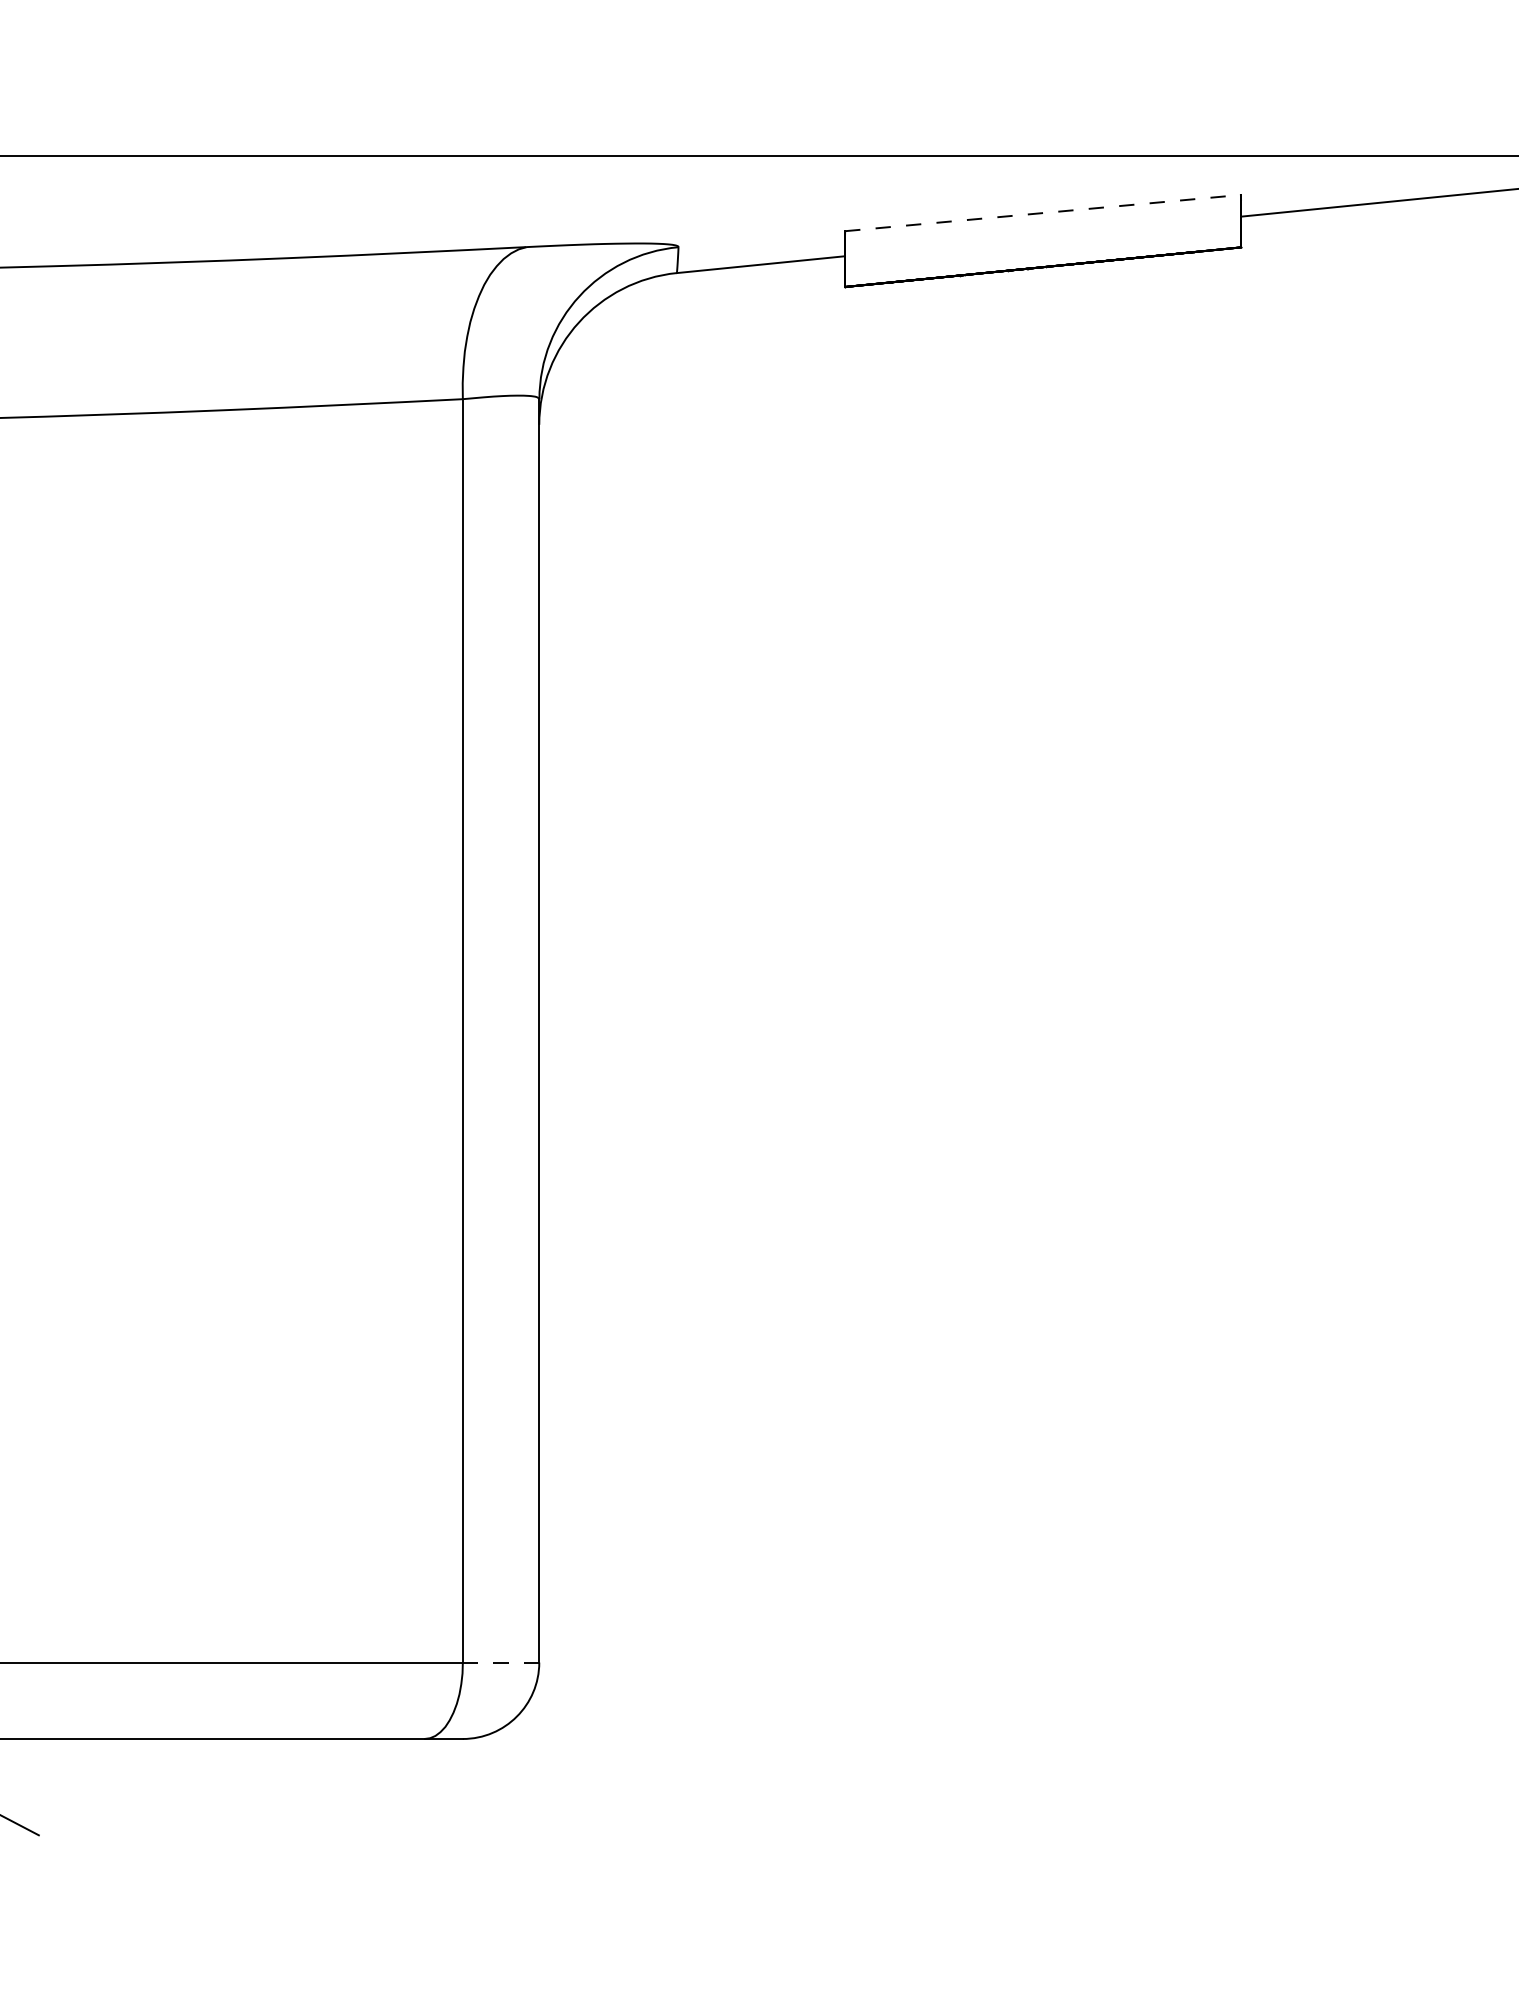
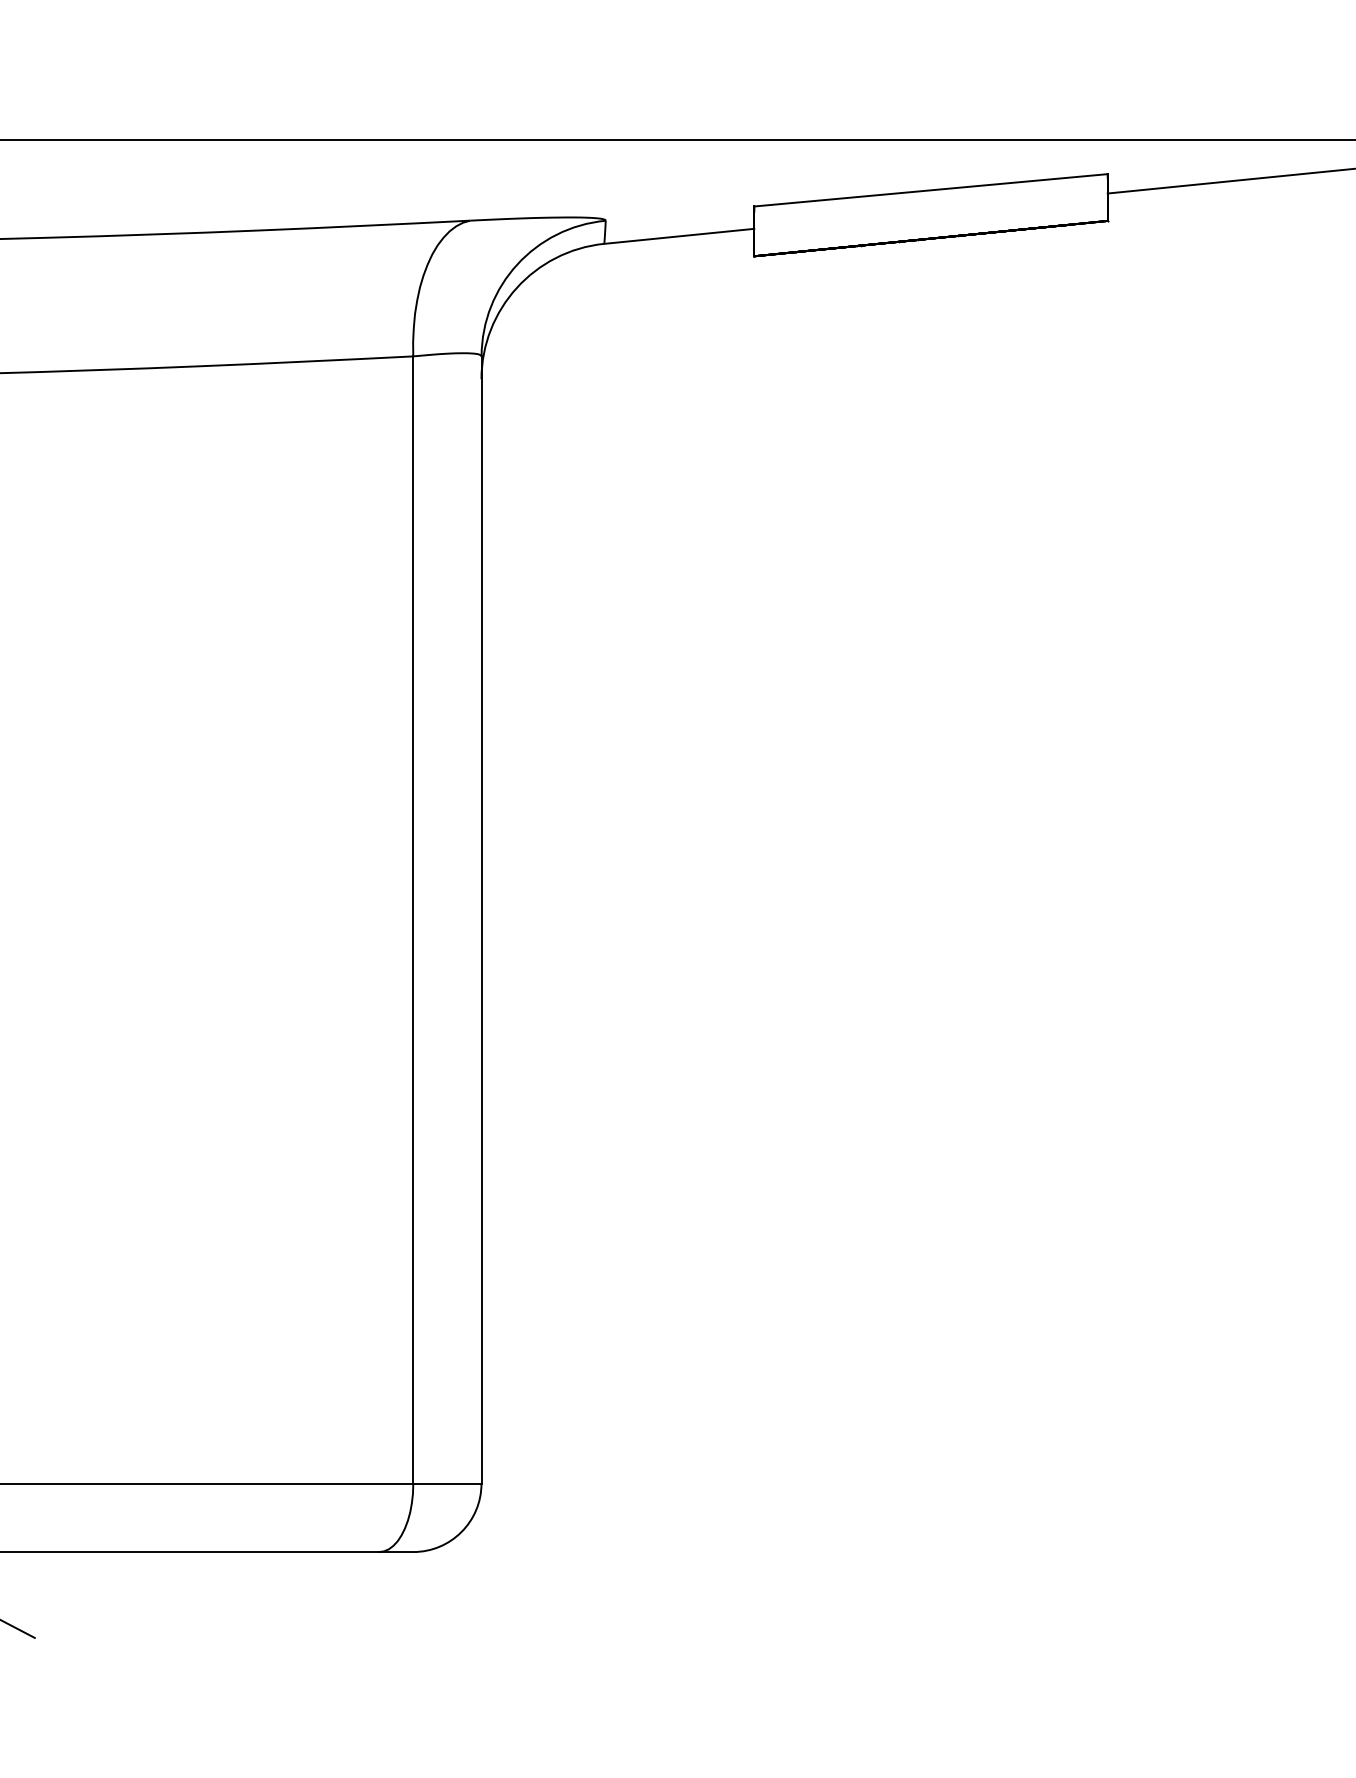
line: (1043, 213) -> (931, 190), dashed -> solid
line: (501, 1662) -> (447, 1483), dashed -> solid

